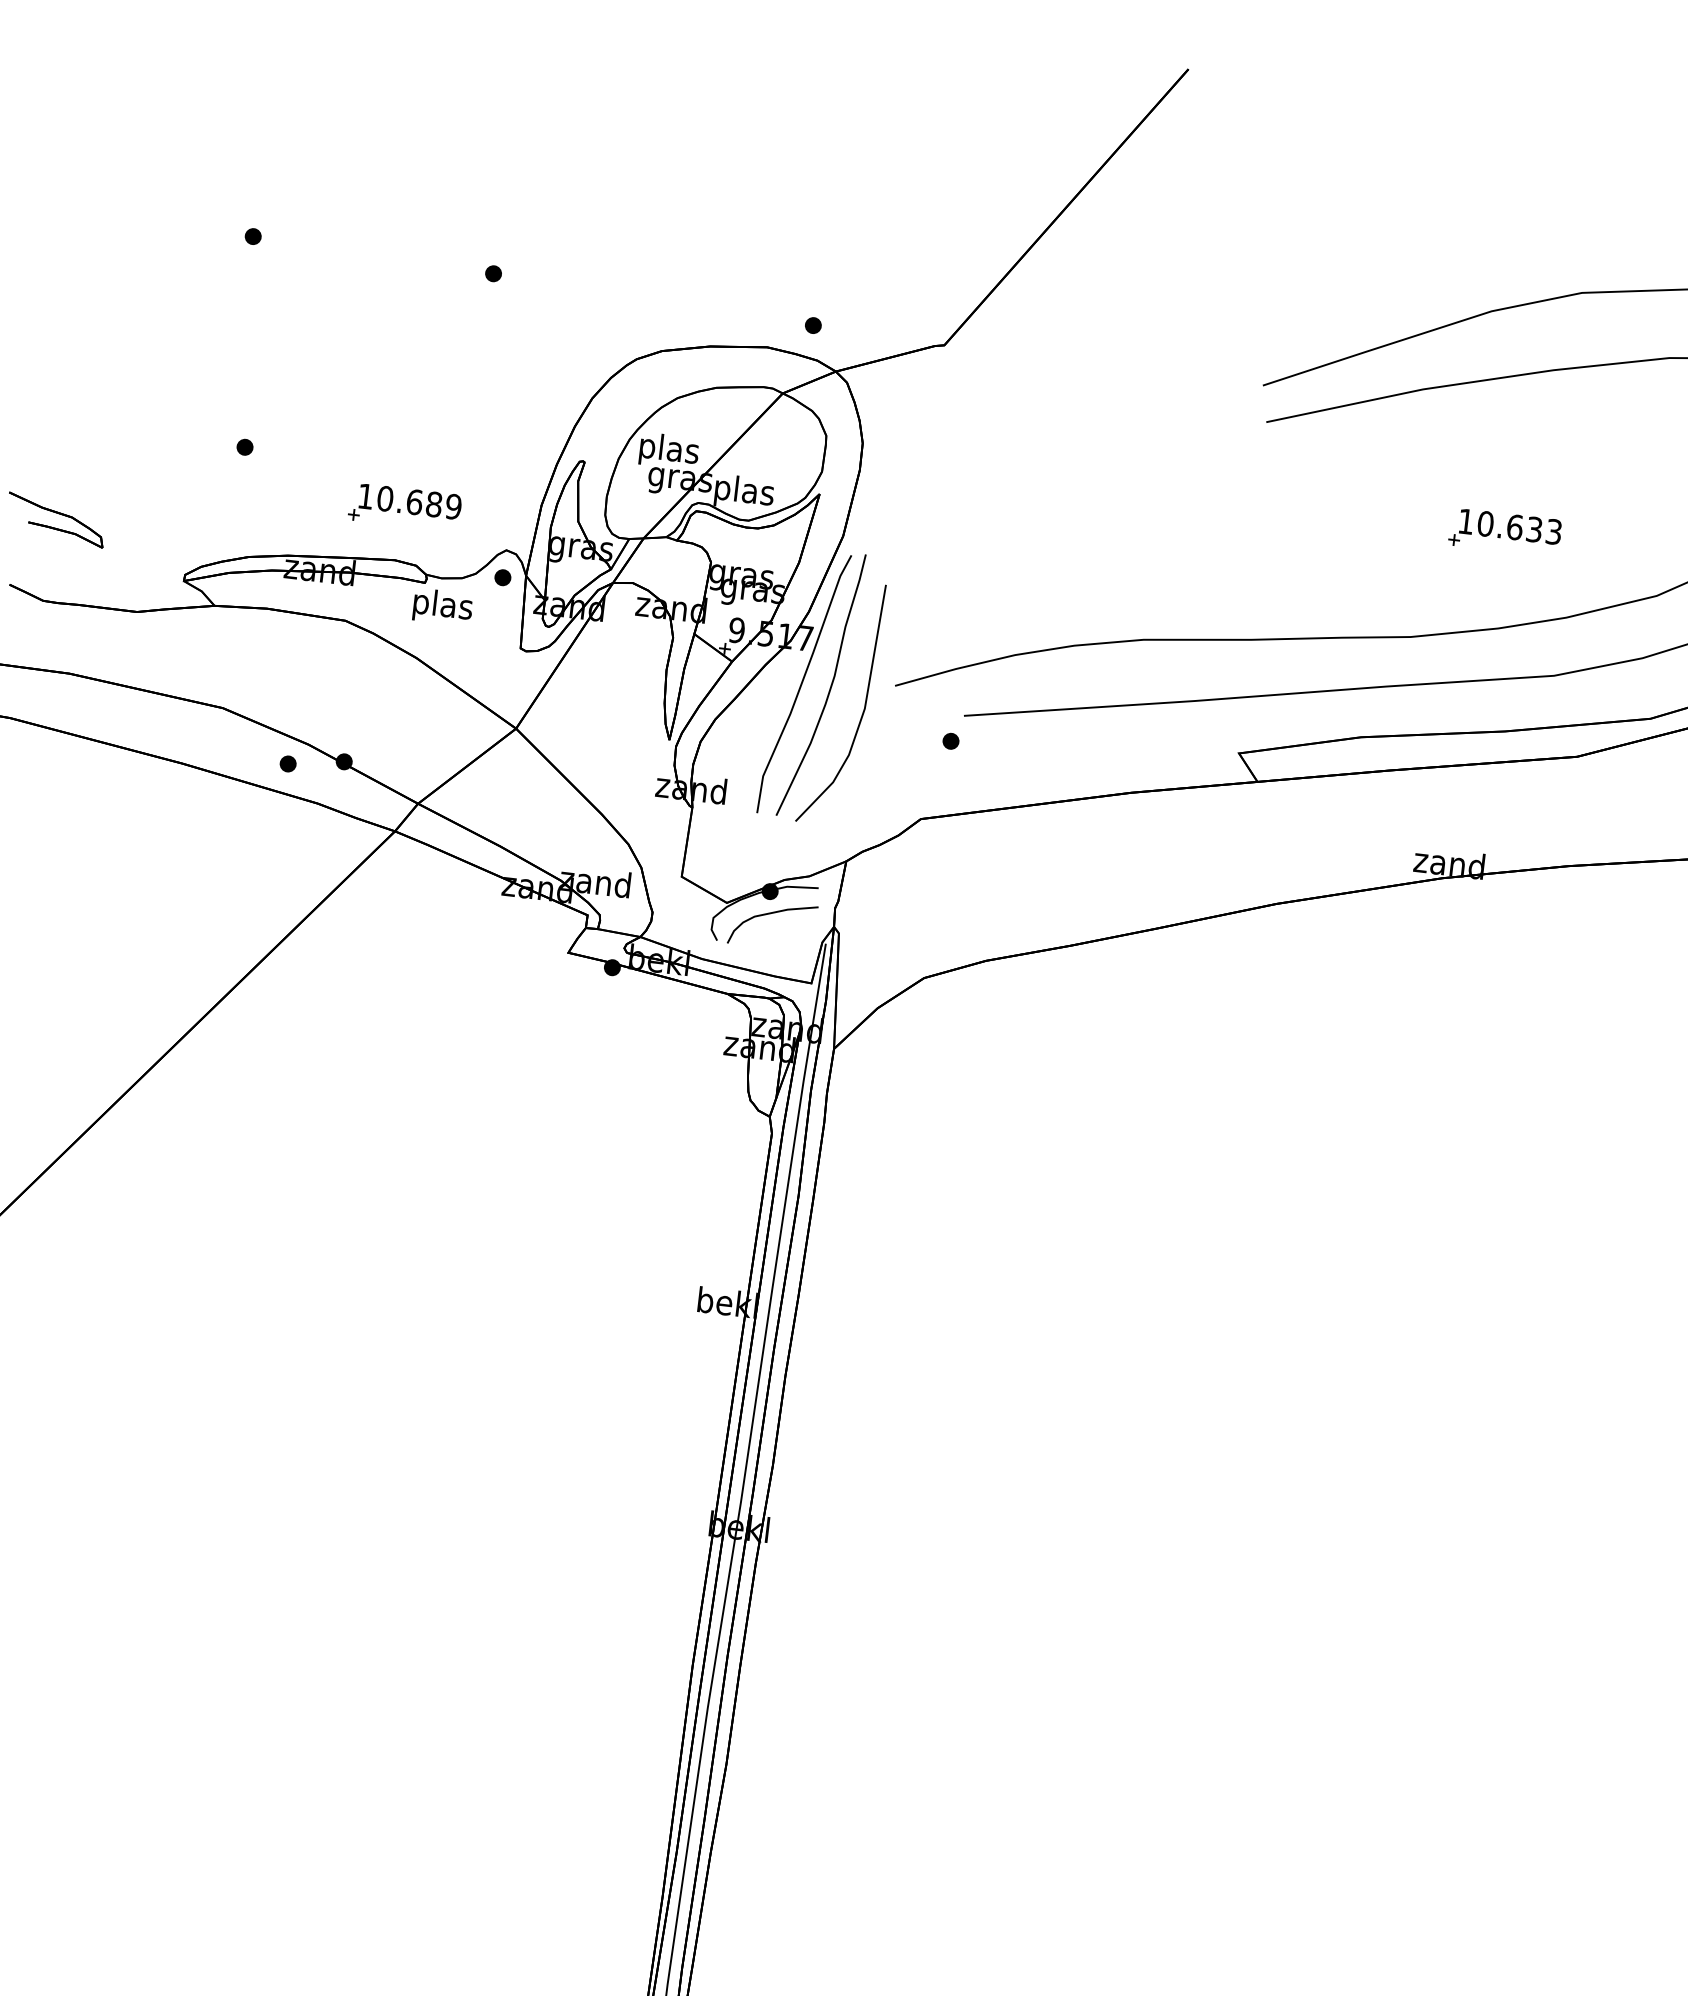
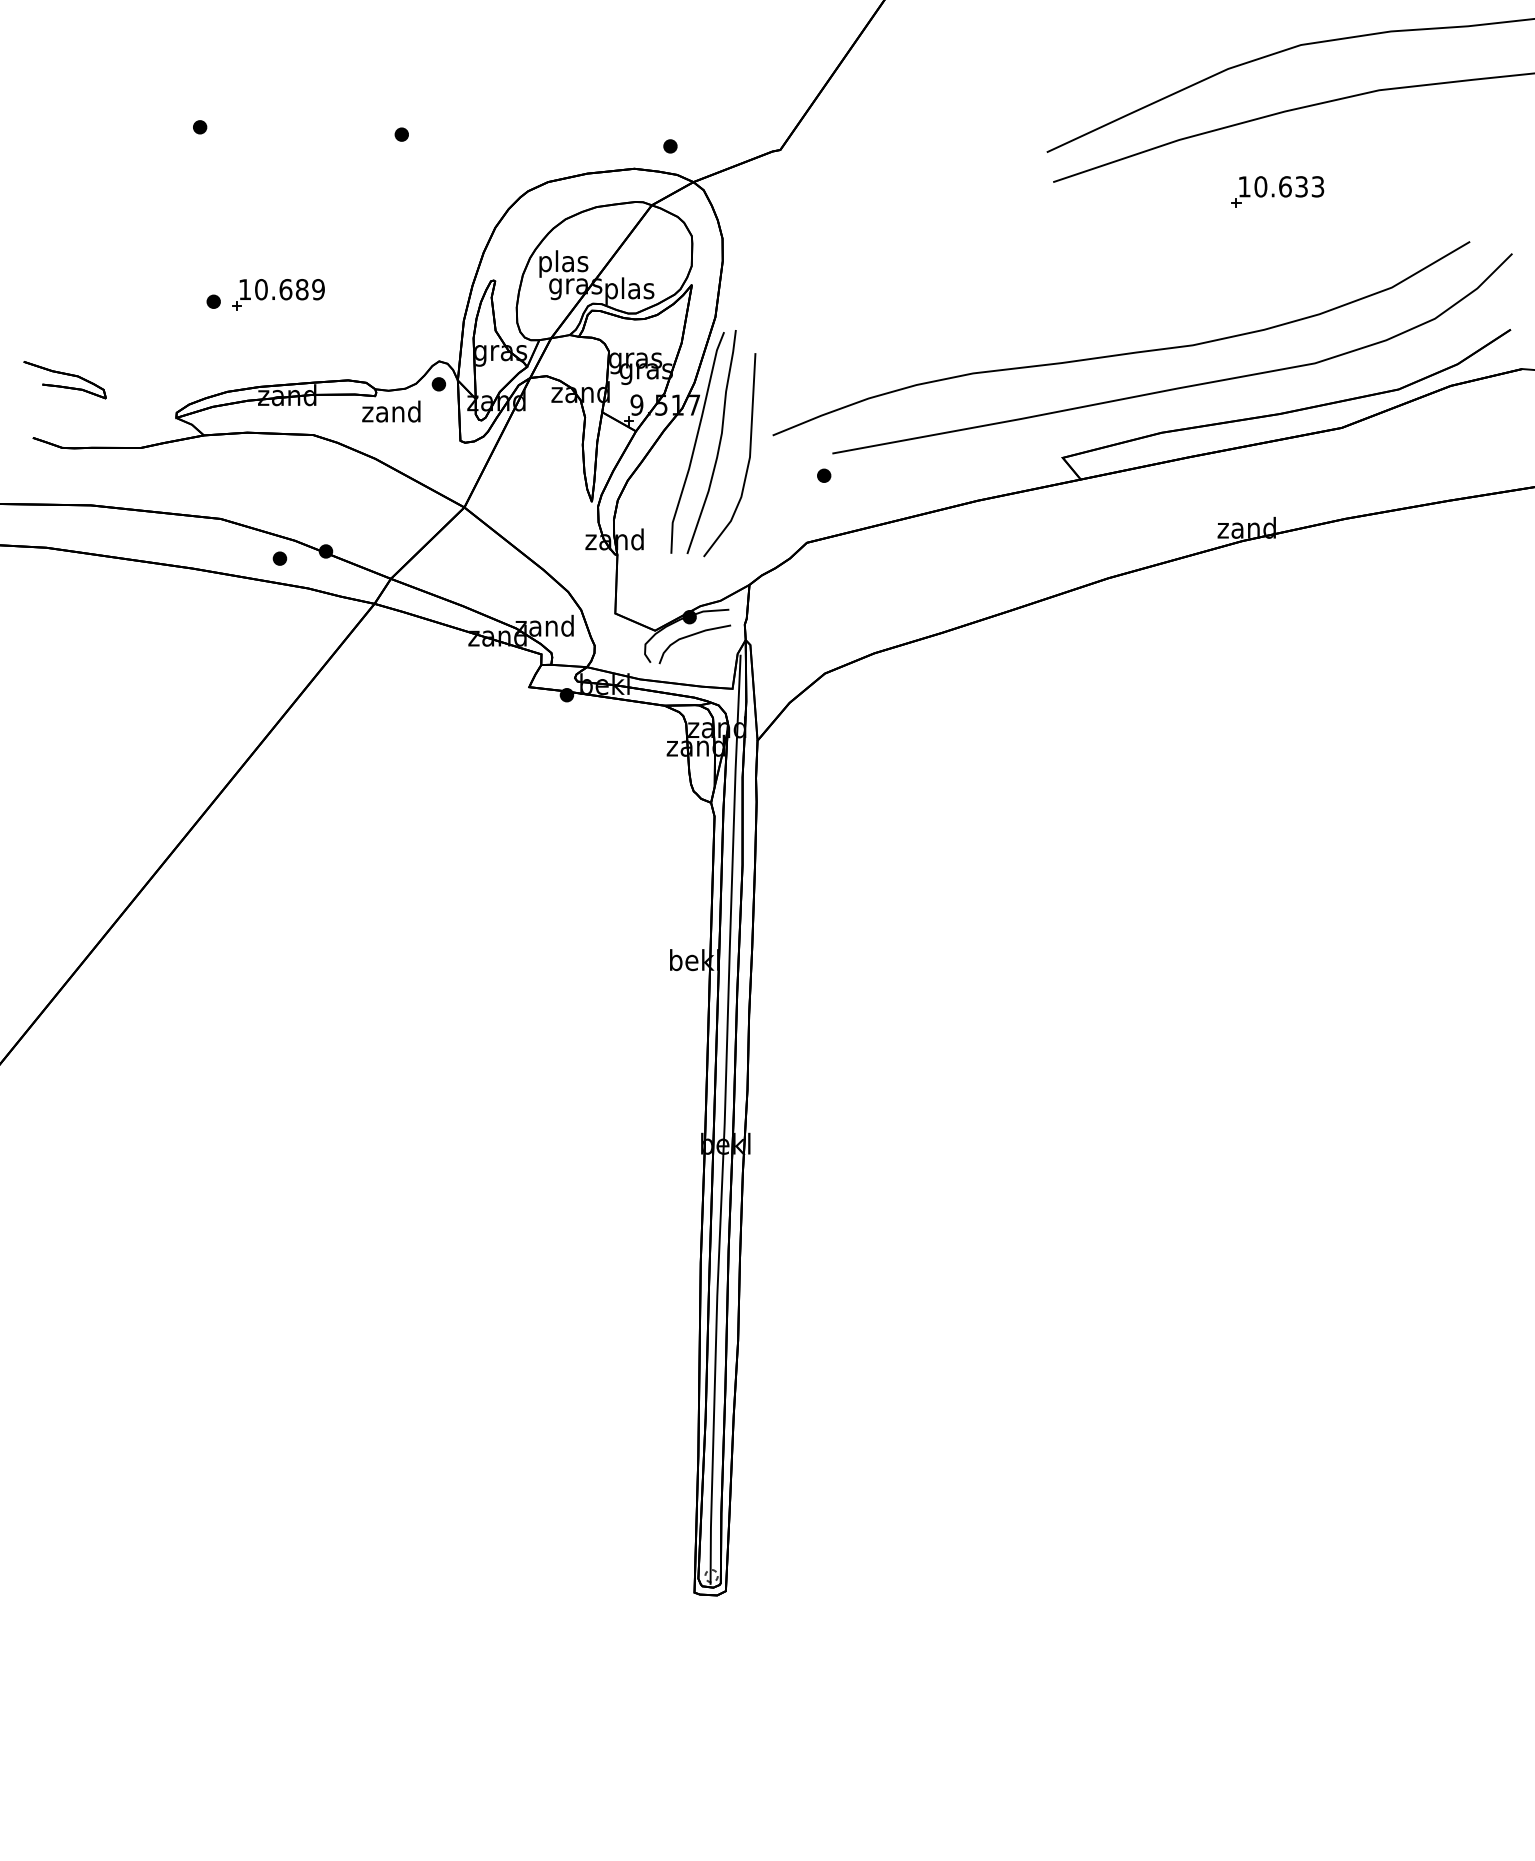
part: (405, 507) -> (278, 294), moved
part: (1504, 531) -> (1277, 191), moved
text: (441, 607) -> (391, 414), plas -> zand

